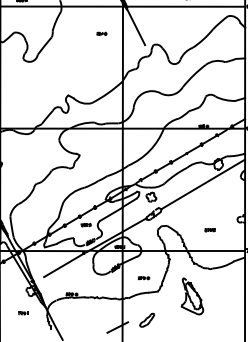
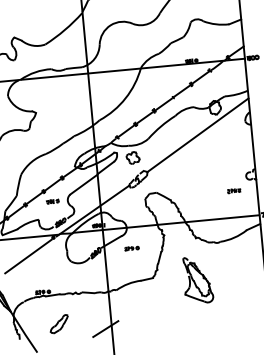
part: (209, 230) -> (233, 191), moved
part: (143, 278) -> (131, 248), moved
part: (147, 319) -> (59, 323), moved

